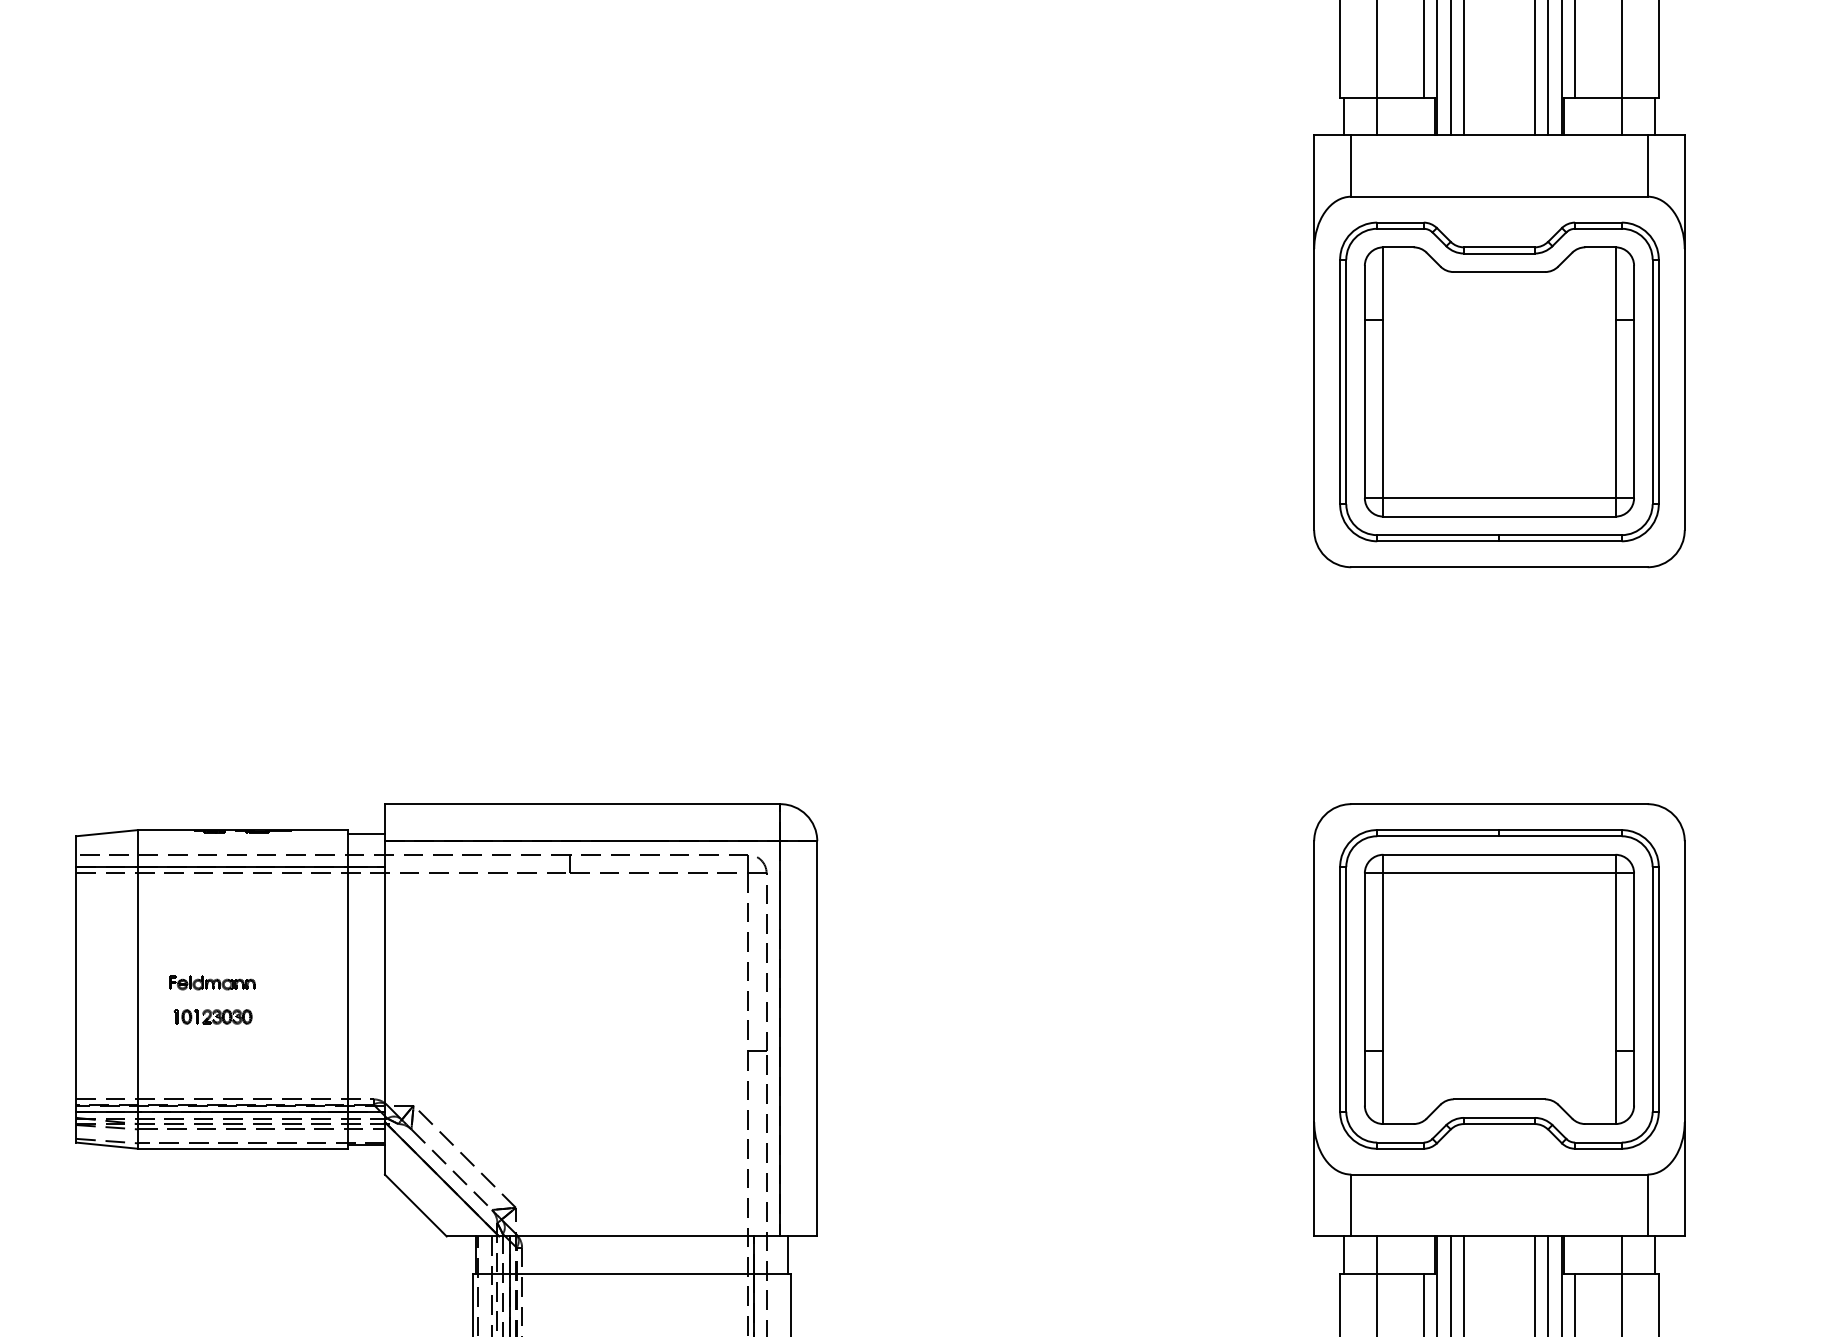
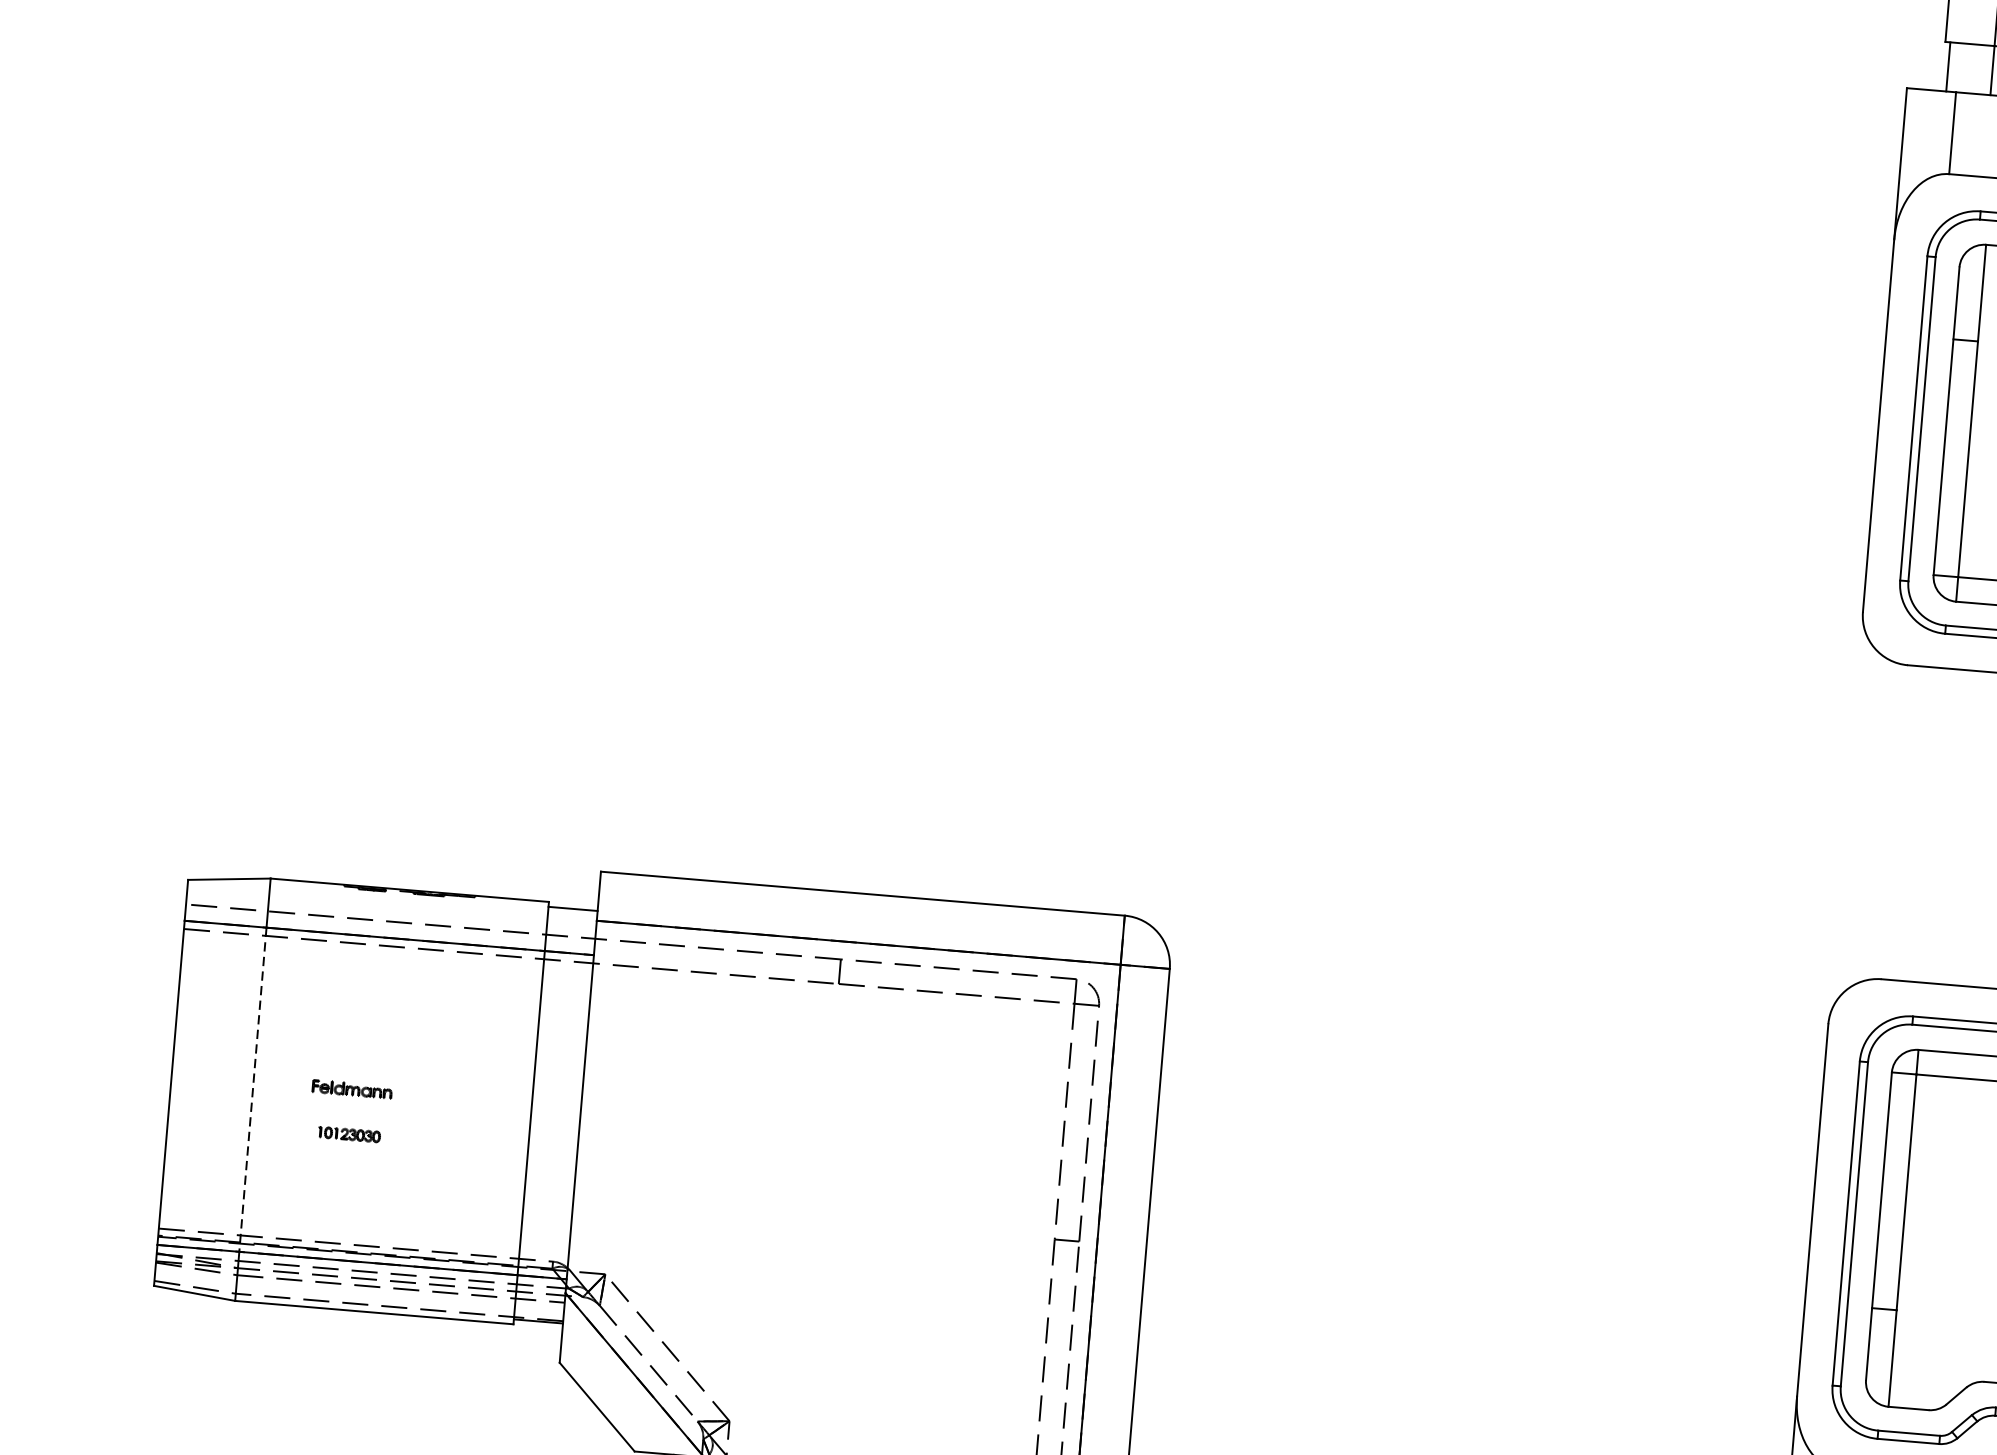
part: (212, 982) -> (352, 1088), size x0.7
line: (137, 989) -> (252, 1089), solid -> dashed
part: (212, 1016) -> (348, 1133), size x0.6

